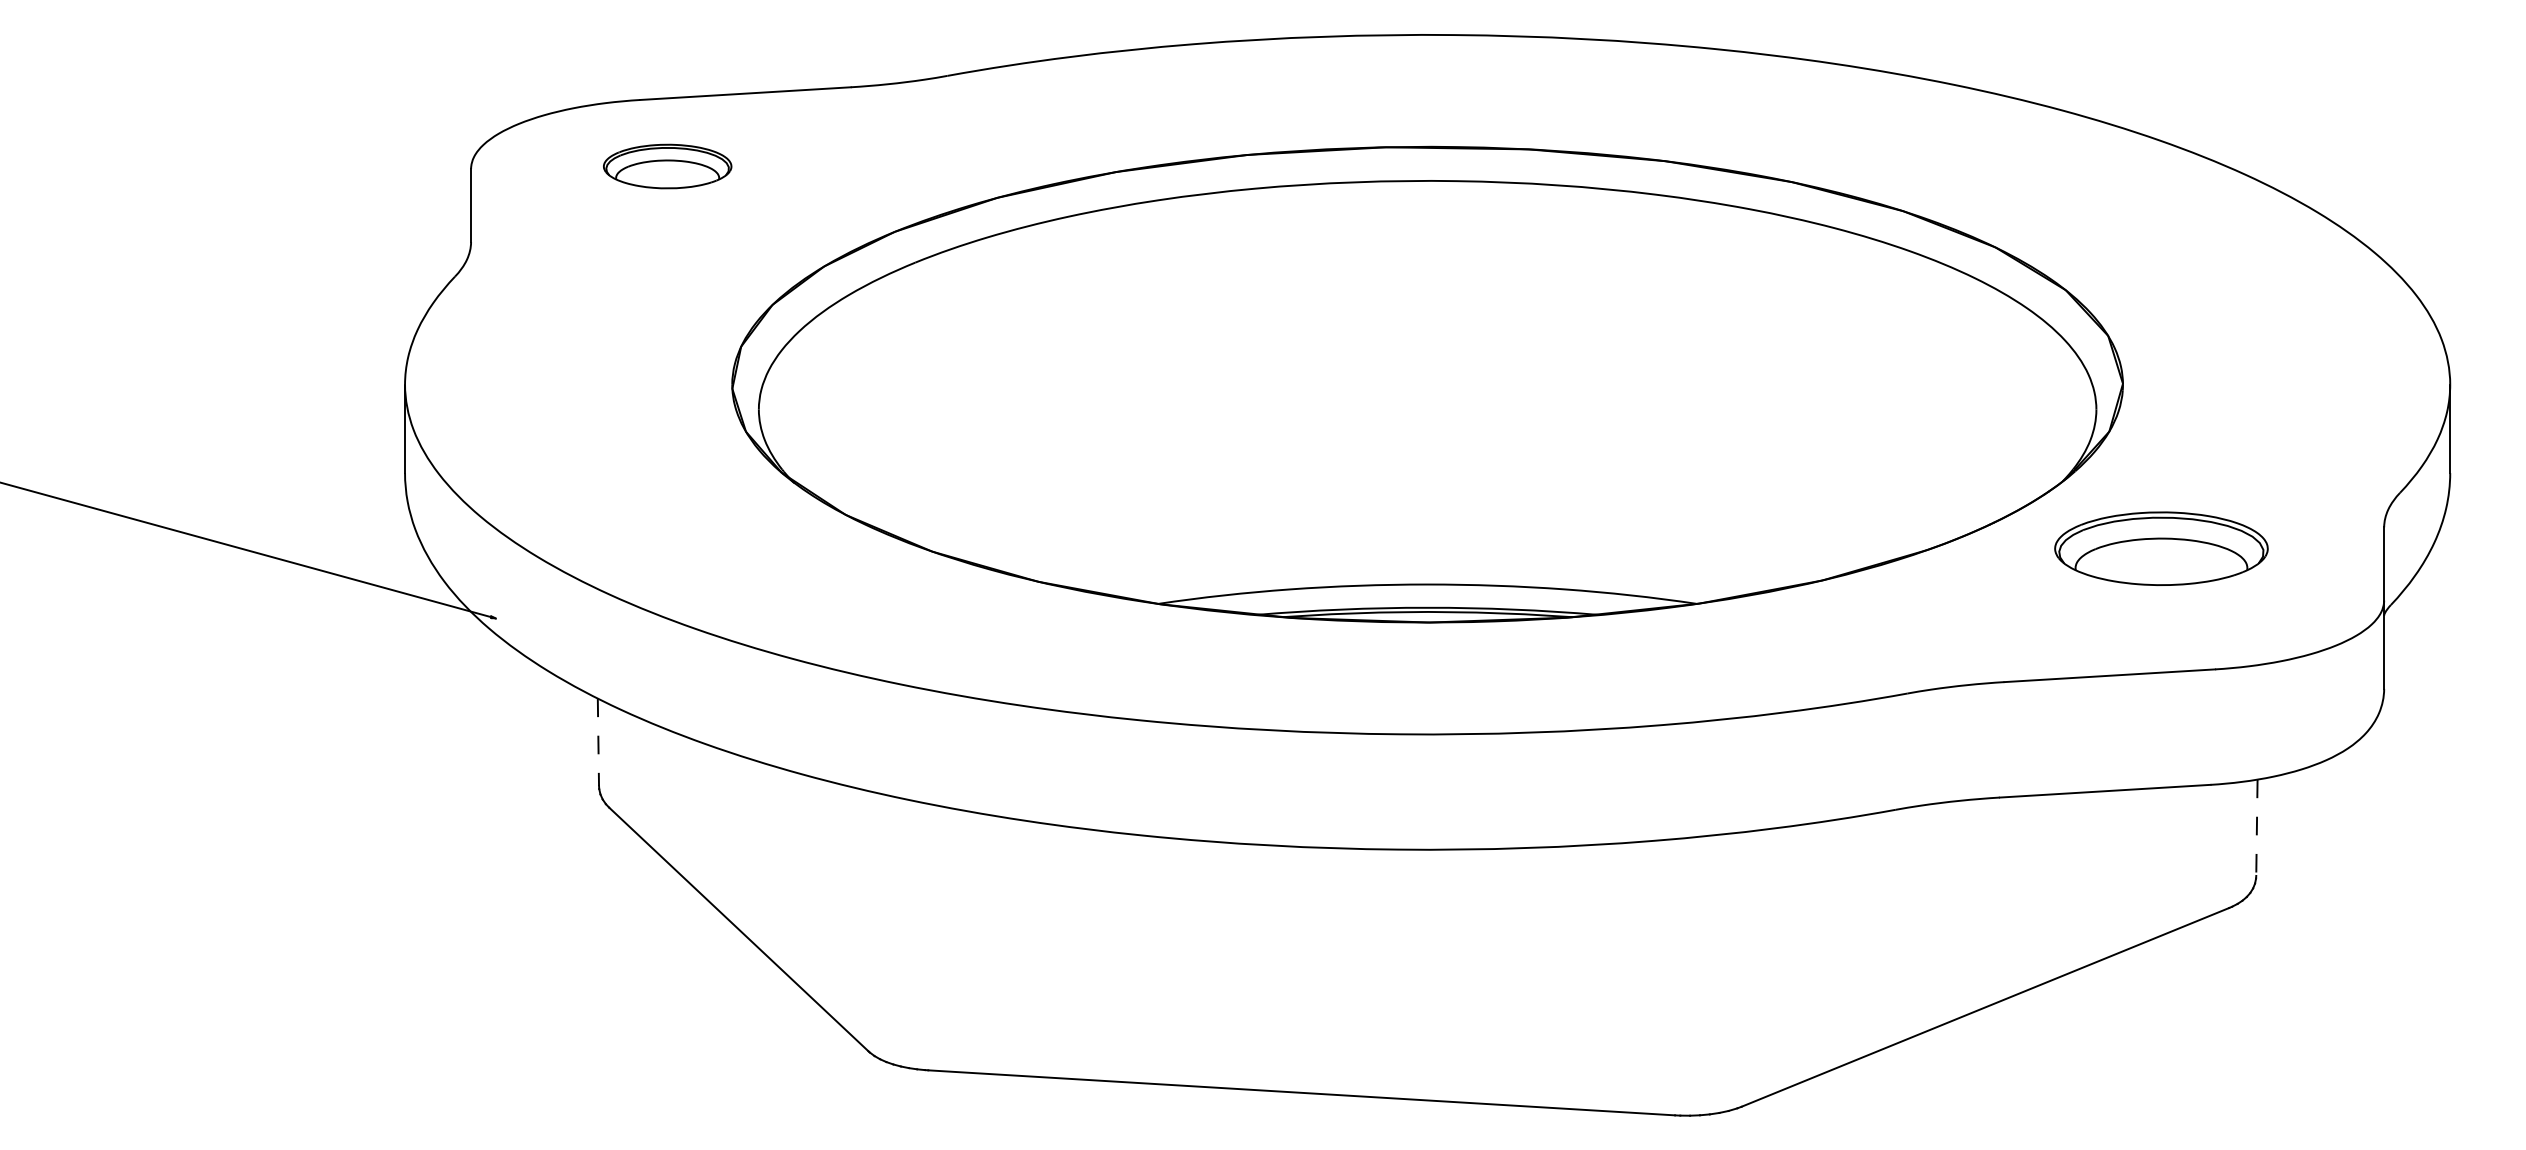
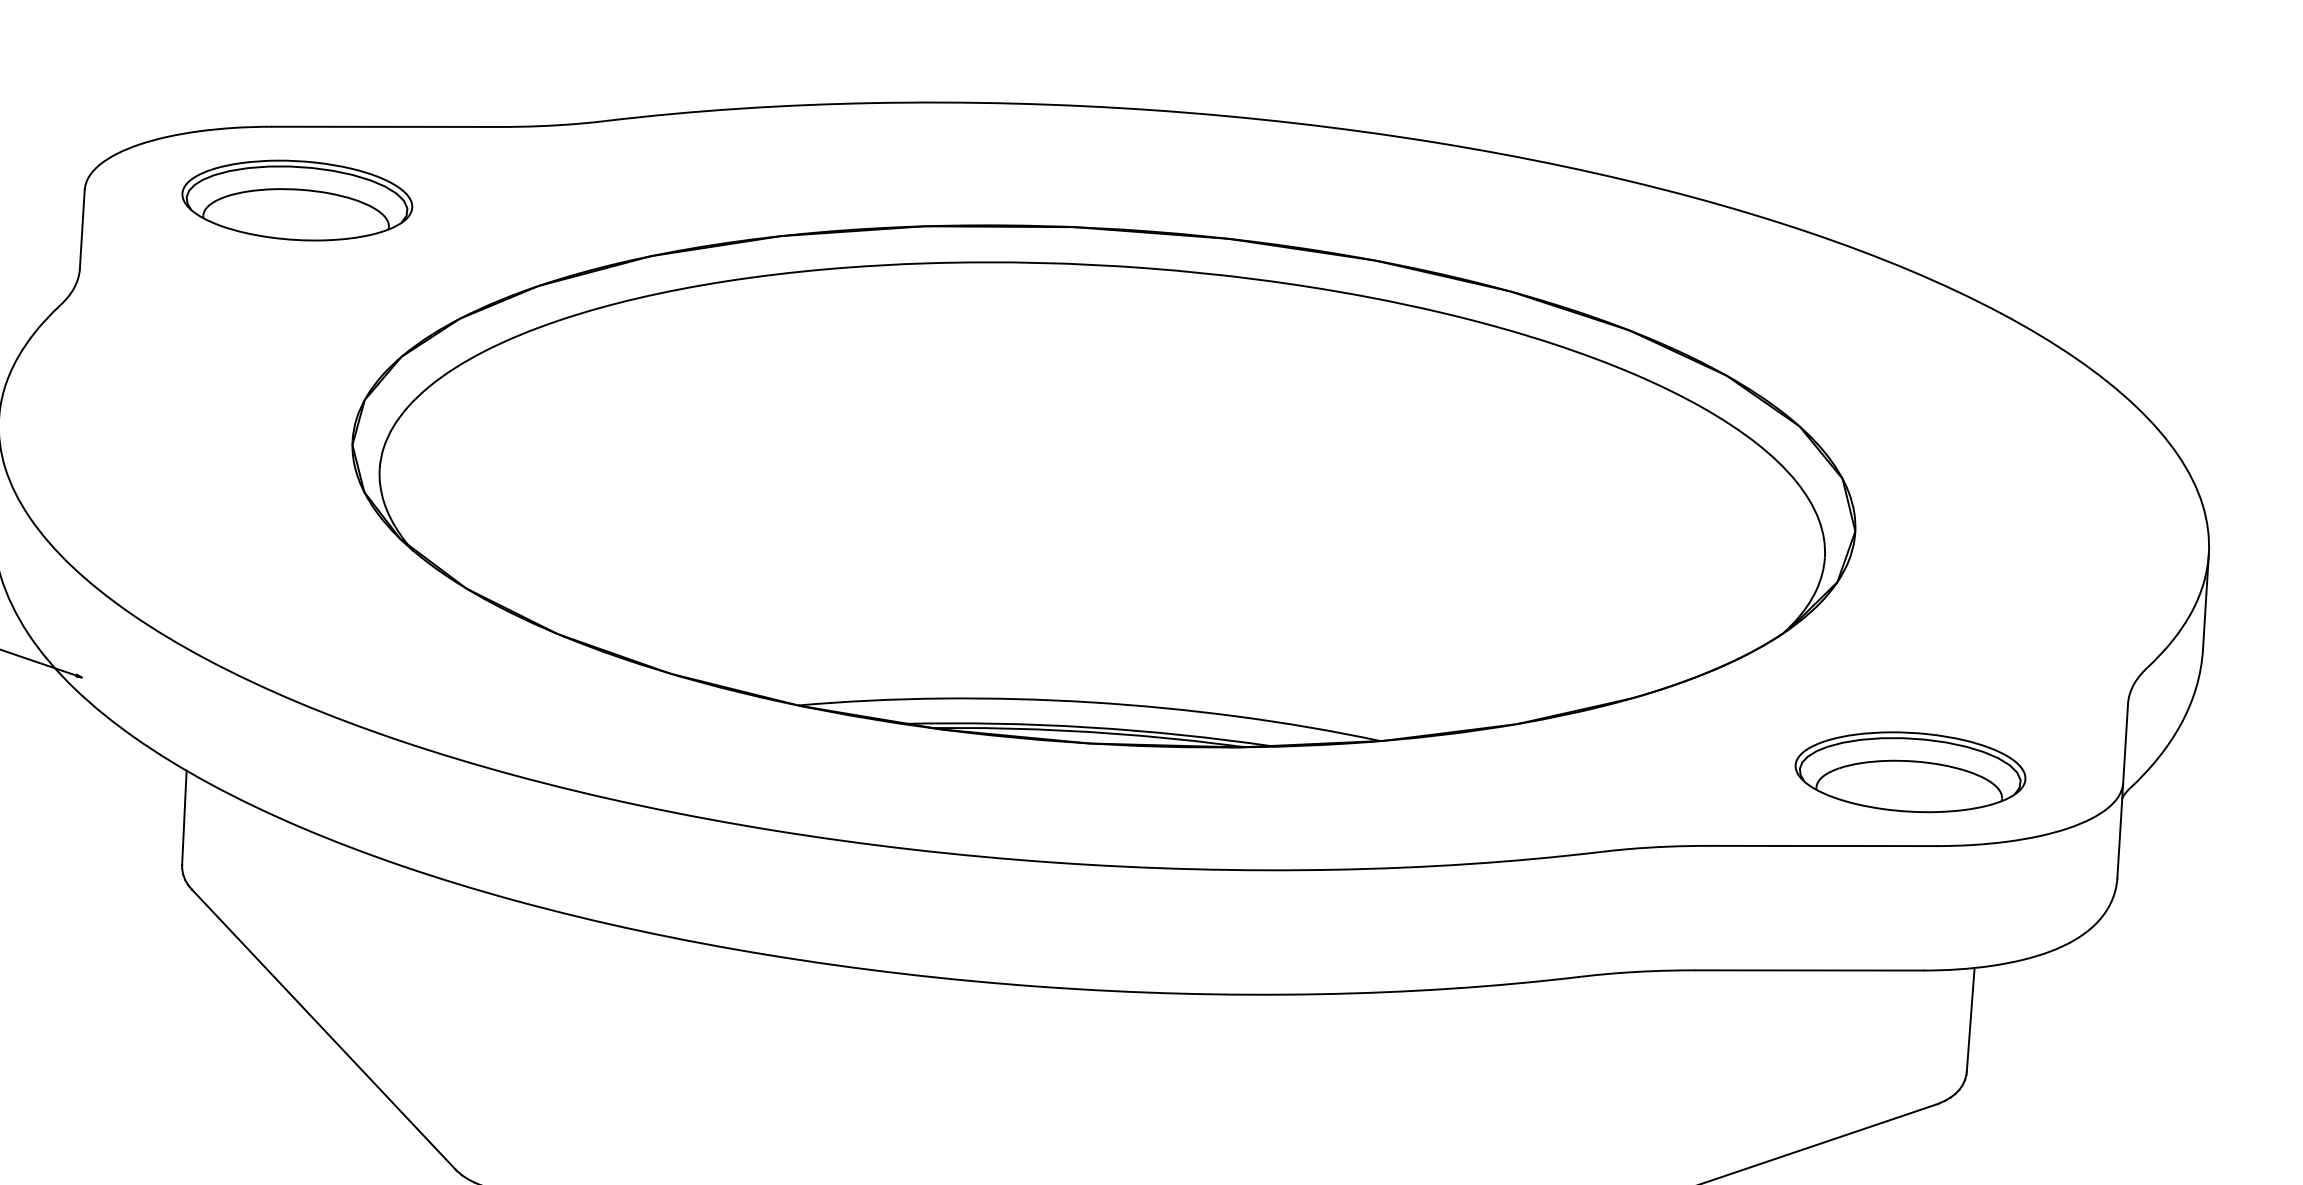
part: (667, 166) -> (297, 200), size x1.67
part: (2161, 548) -> (1910, 771), moved
line: (598, 742) -> (184, 818), dashed -> solid
line: (2256, 828) -> (1970, 1020), dashed -> solid

